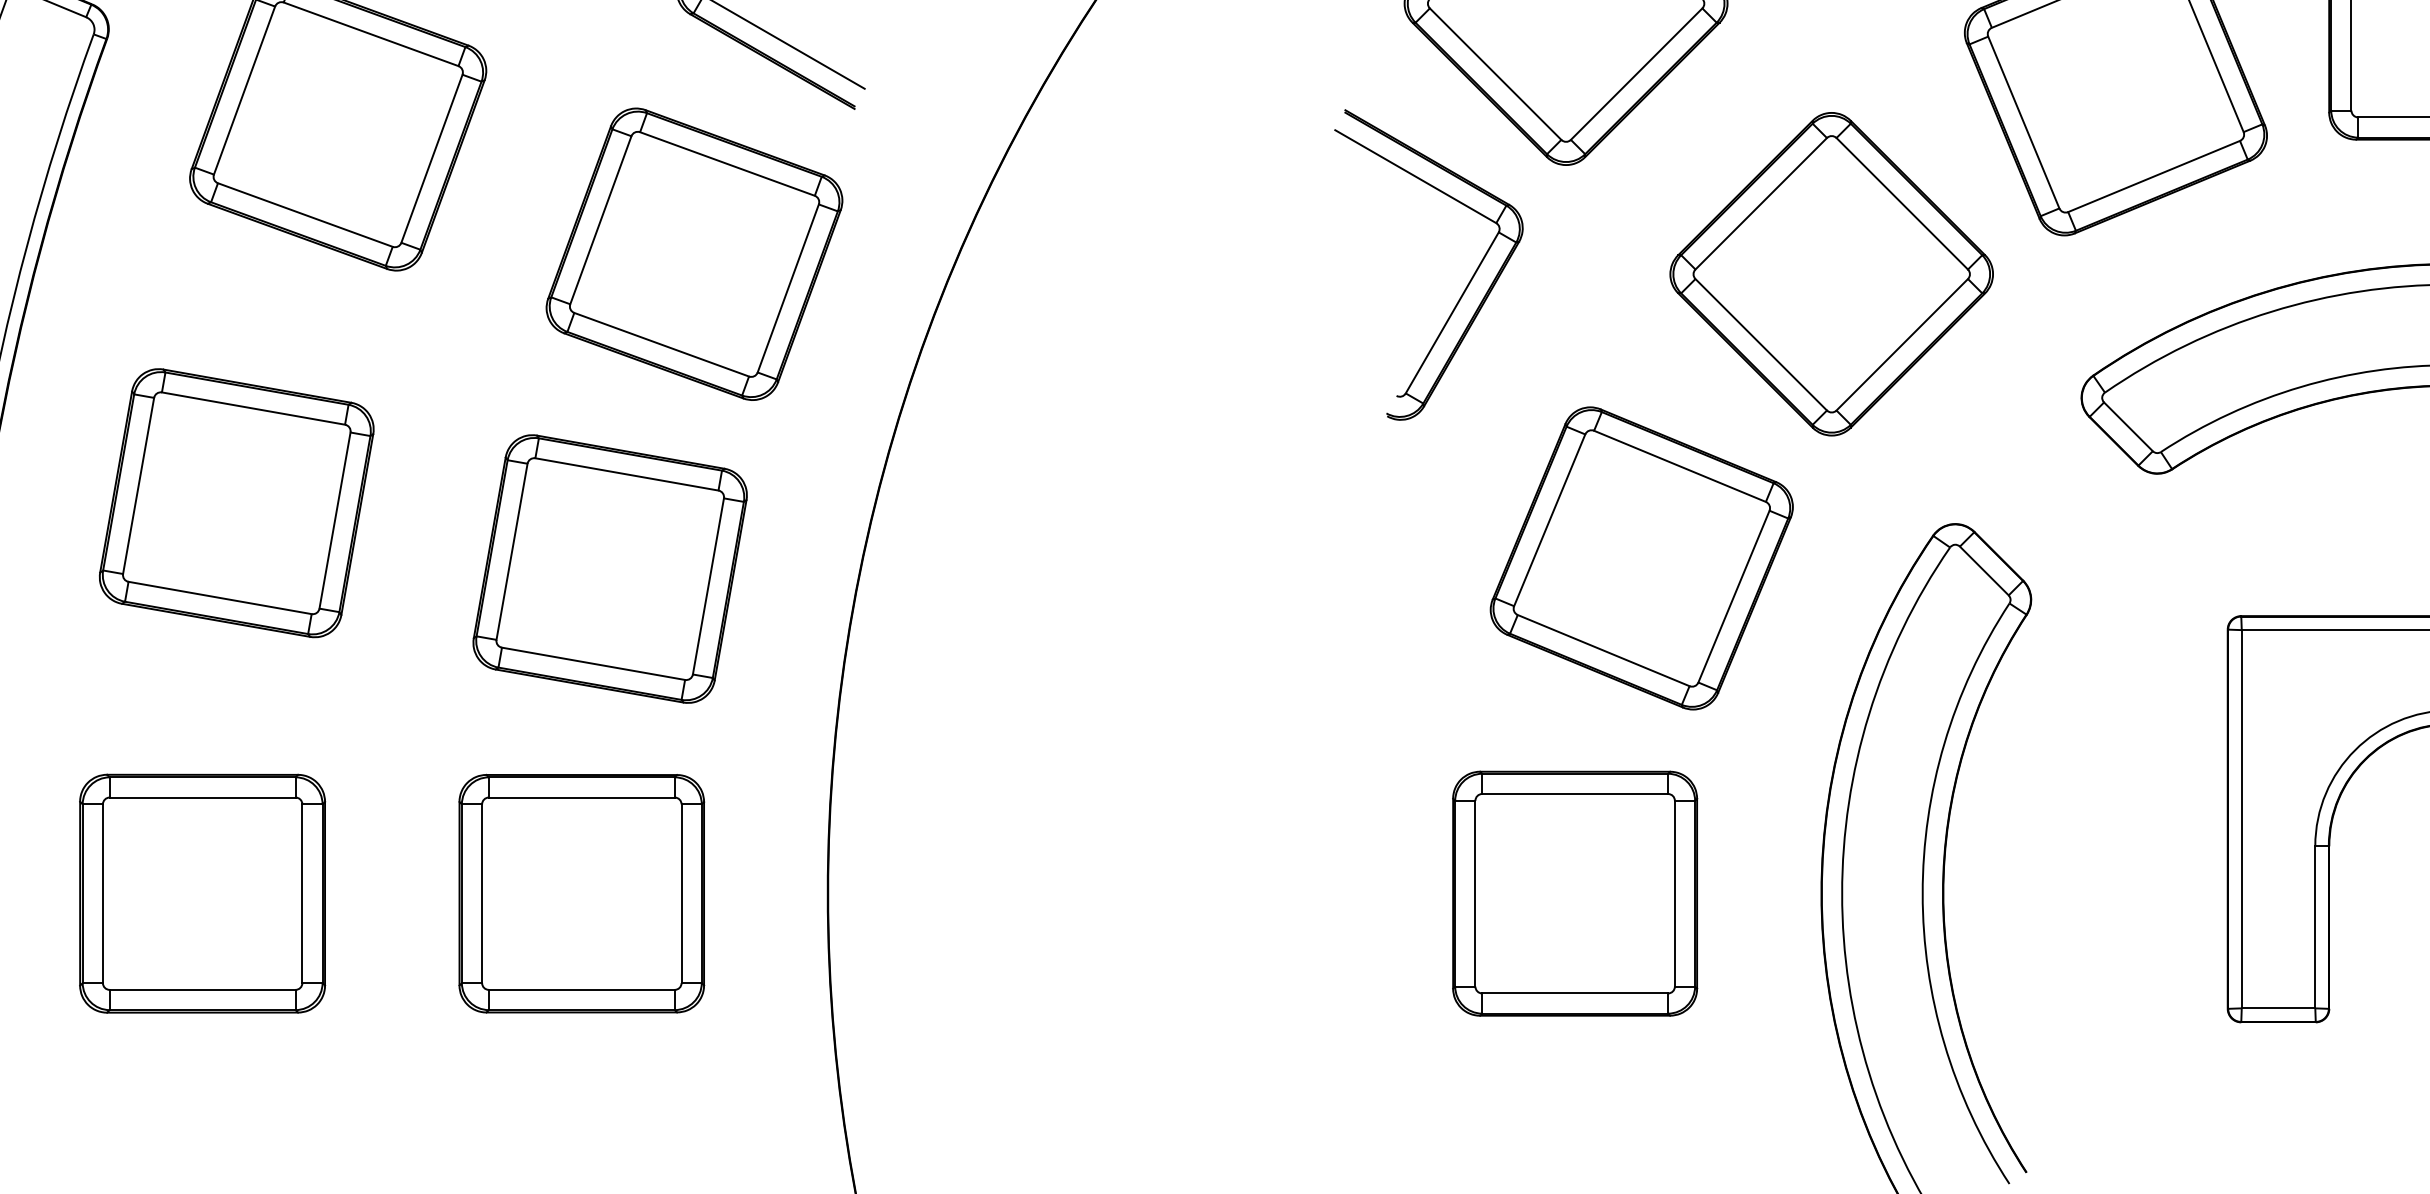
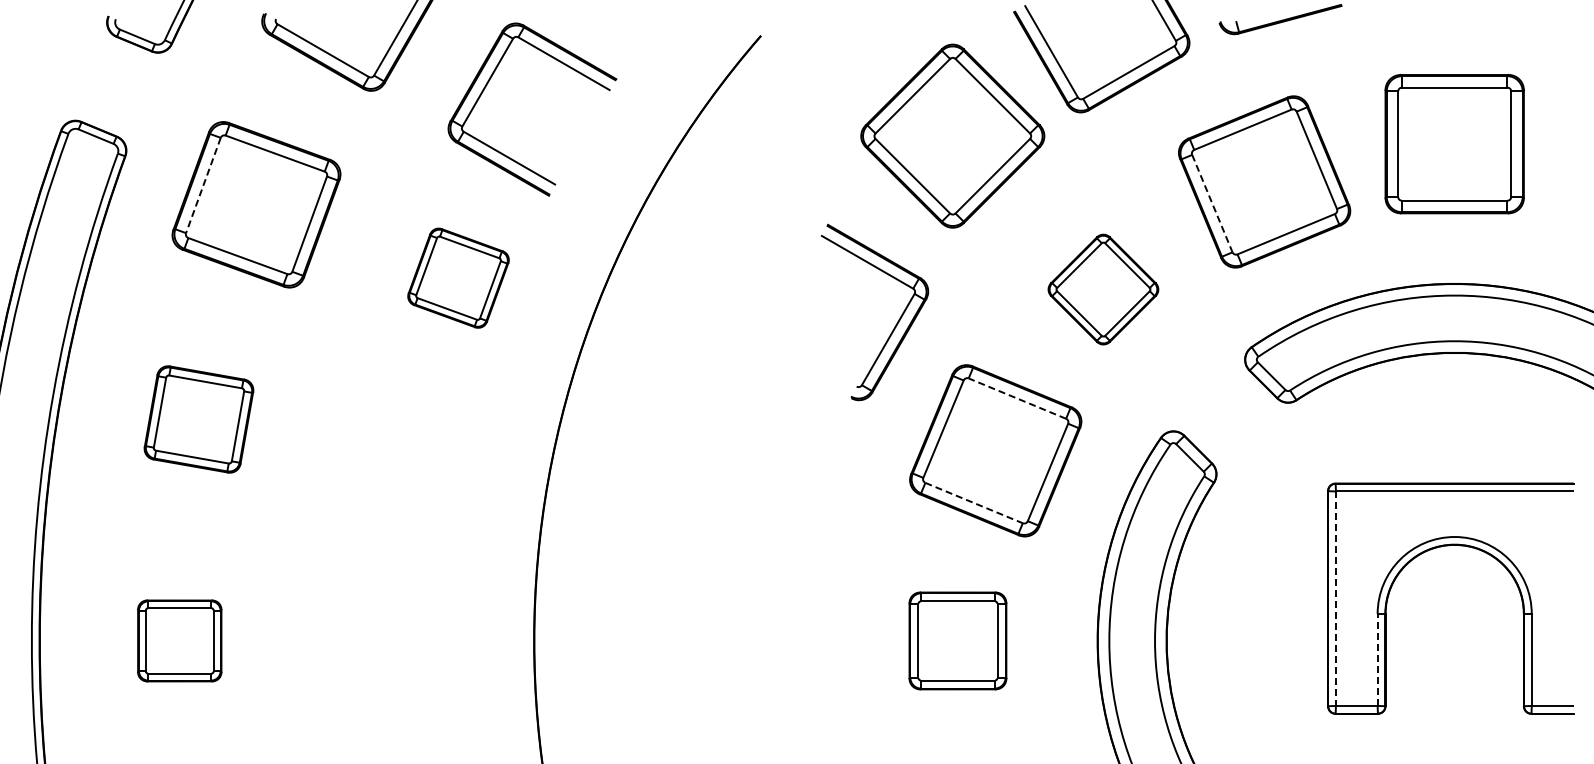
line: (244, 90) -> (203, 185), solid -> dashed
line: (2024, 122) -> (1212, 203), solid -> dashed
part: (694, 252) -> (458, 277), size x0.6
part: (1831, 273) -> (1103, 289), size x0.6
part: (1465, 286) -> (895, 324), moved
line: (1680, 466) -> (1017, 398), solid -> dashed
part: (235, 503) -> (198, 419), size x0.7
part: (609, 568) -> (410, 456), removed
line: (1604, 651) -> (974, 503), solid -> dashed
line: (2240, 820) -> (1335, 599), solid -> dashed
part: (202, 892) -> (179, 640), size x0.6
part: (581, 892) -> (394, 640), removed
part: (1574, 892) -> (957, 640), size x0.7
line: (2315, 928) -> (1377, 660), solid -> dashed

